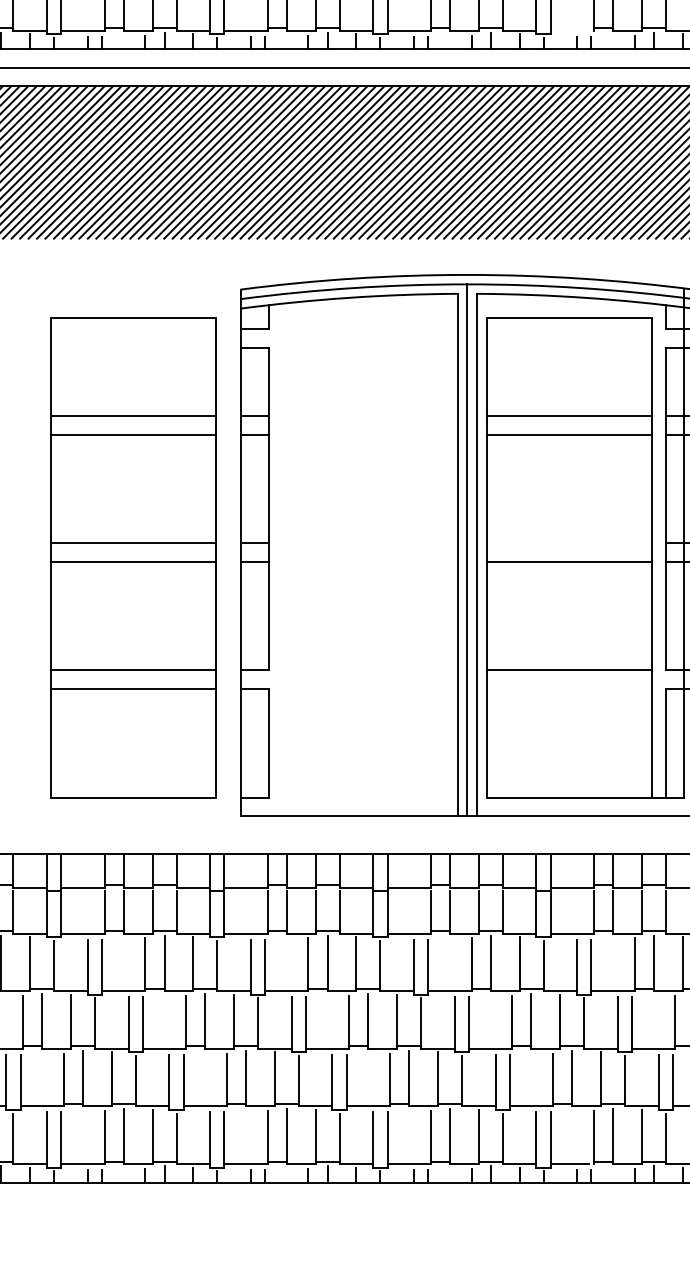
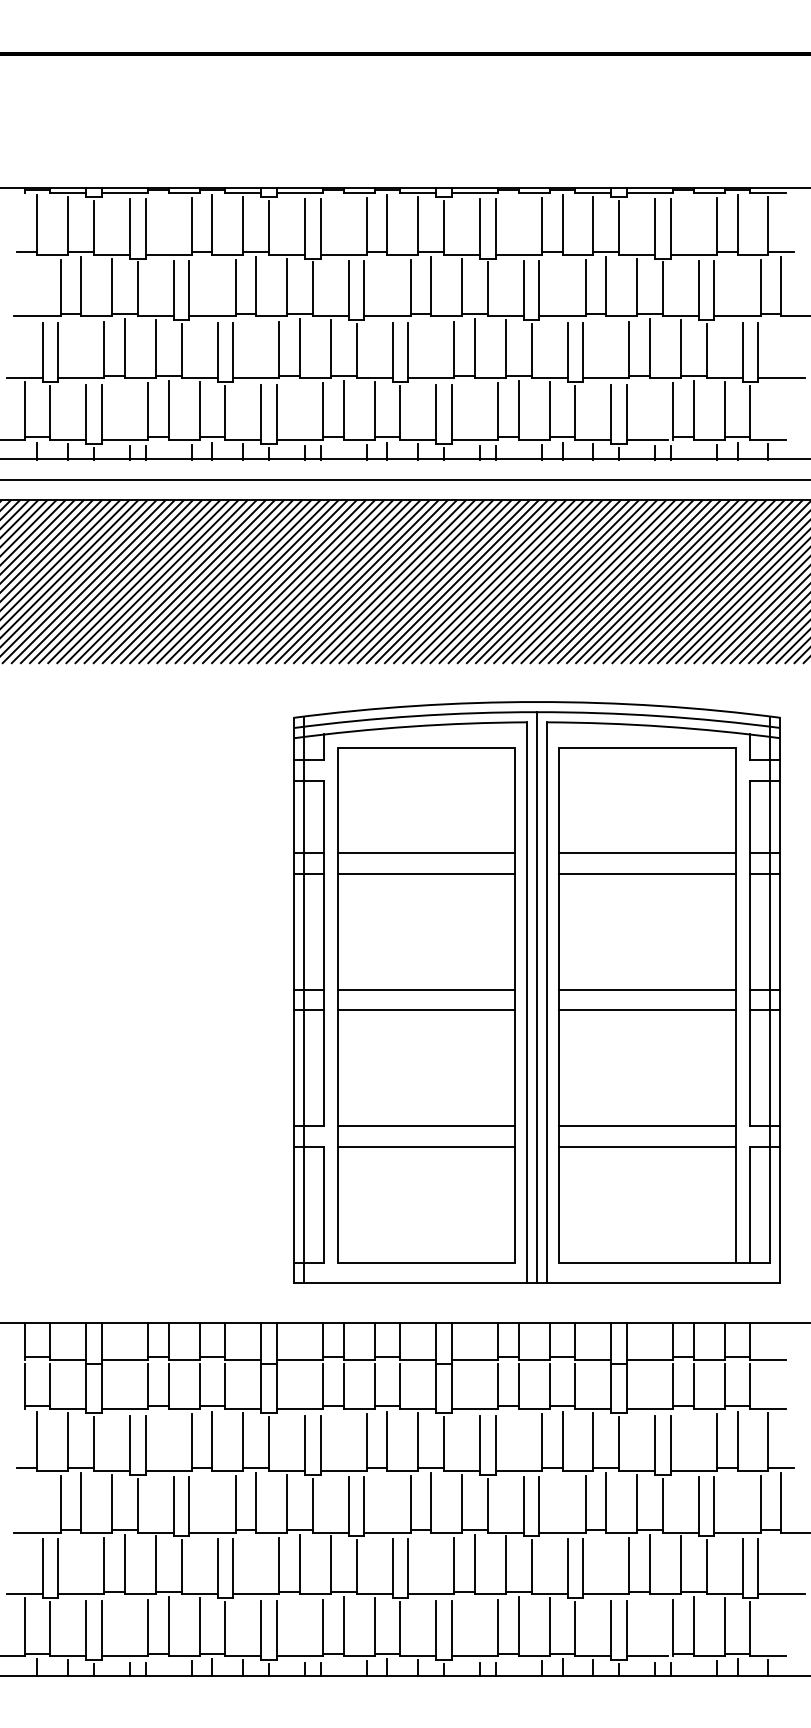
line: (568, 31) -> (646, 440), added
line: (568, 542) -> (646, 989), added
line: (250, 553) -> (304, 1000), added
part: (132, 557) -> (426, 1005), moved
line: (568, 689) -> (646, 1146), added

